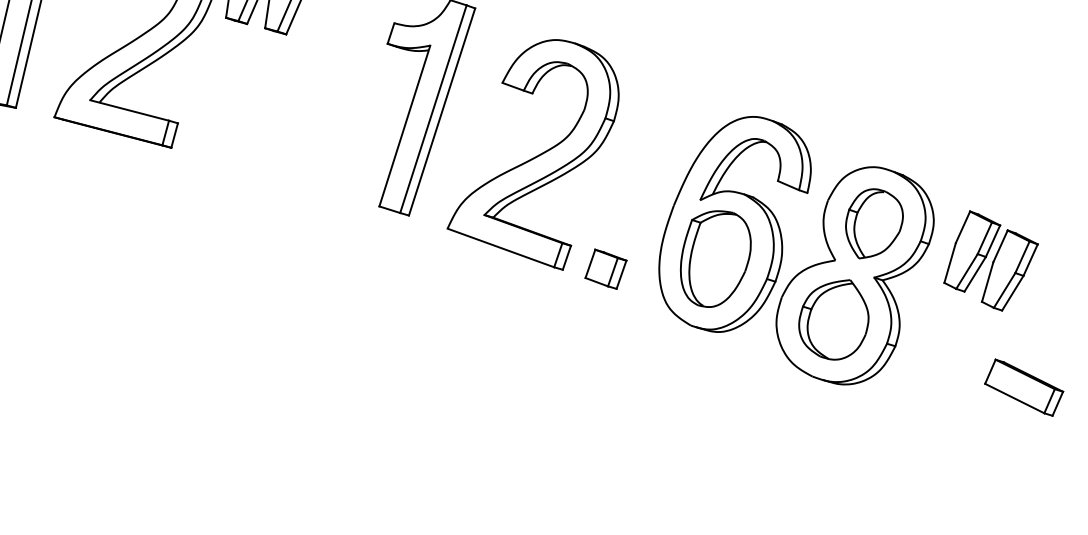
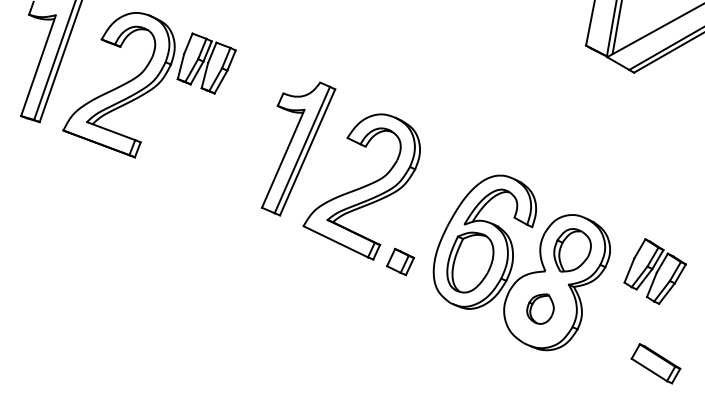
part: (989, 260) -> (654, 271), moved
part: (833, 319) -> (540, 308), size x0.6

